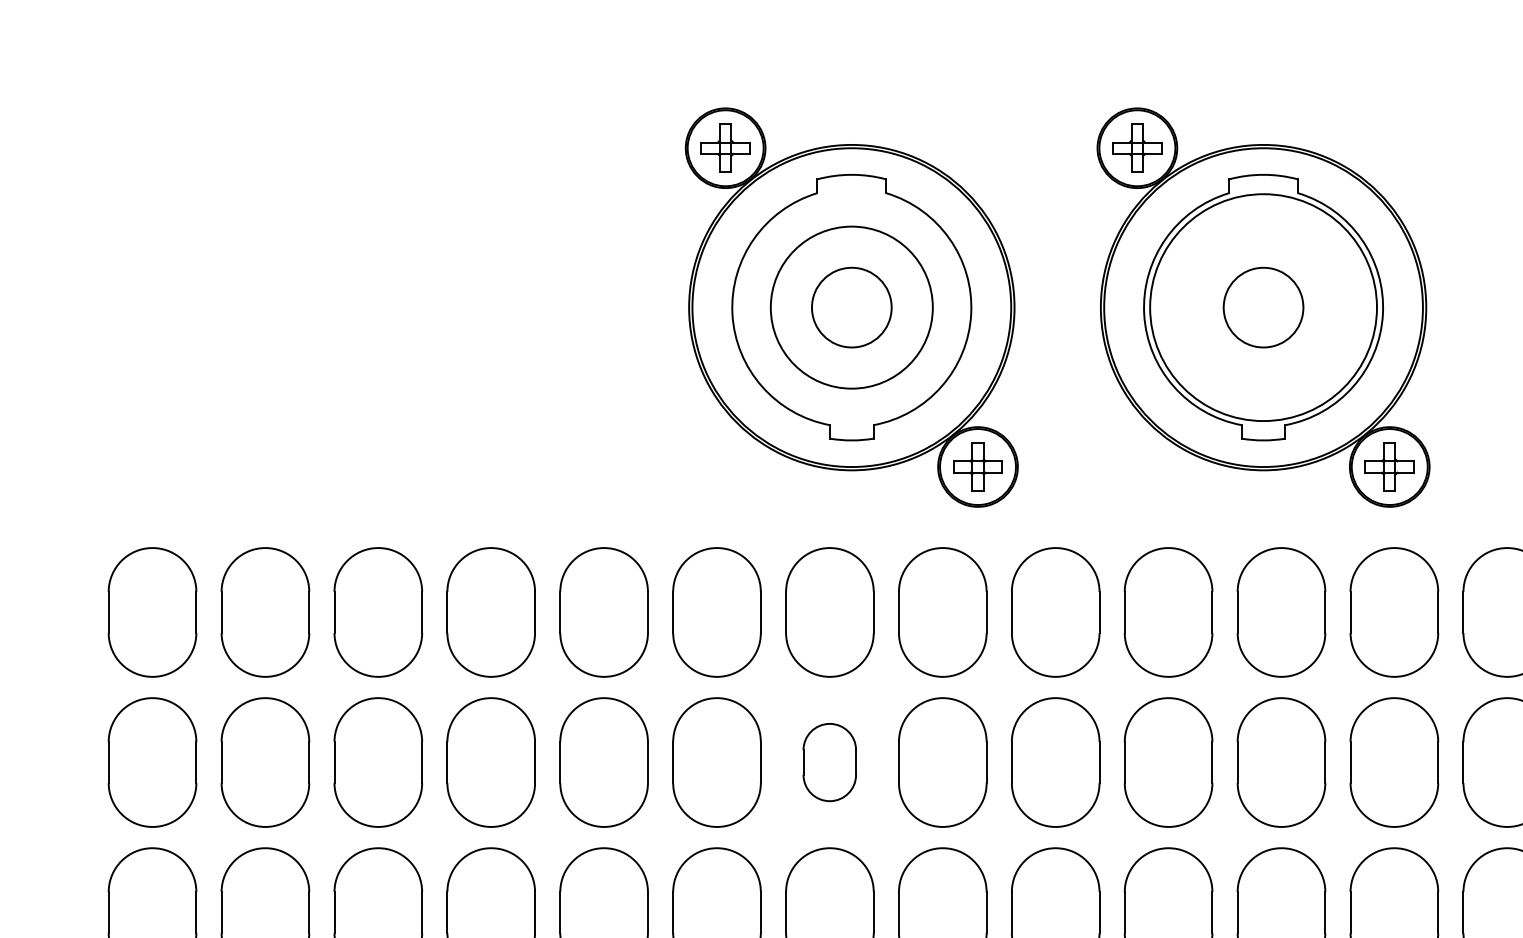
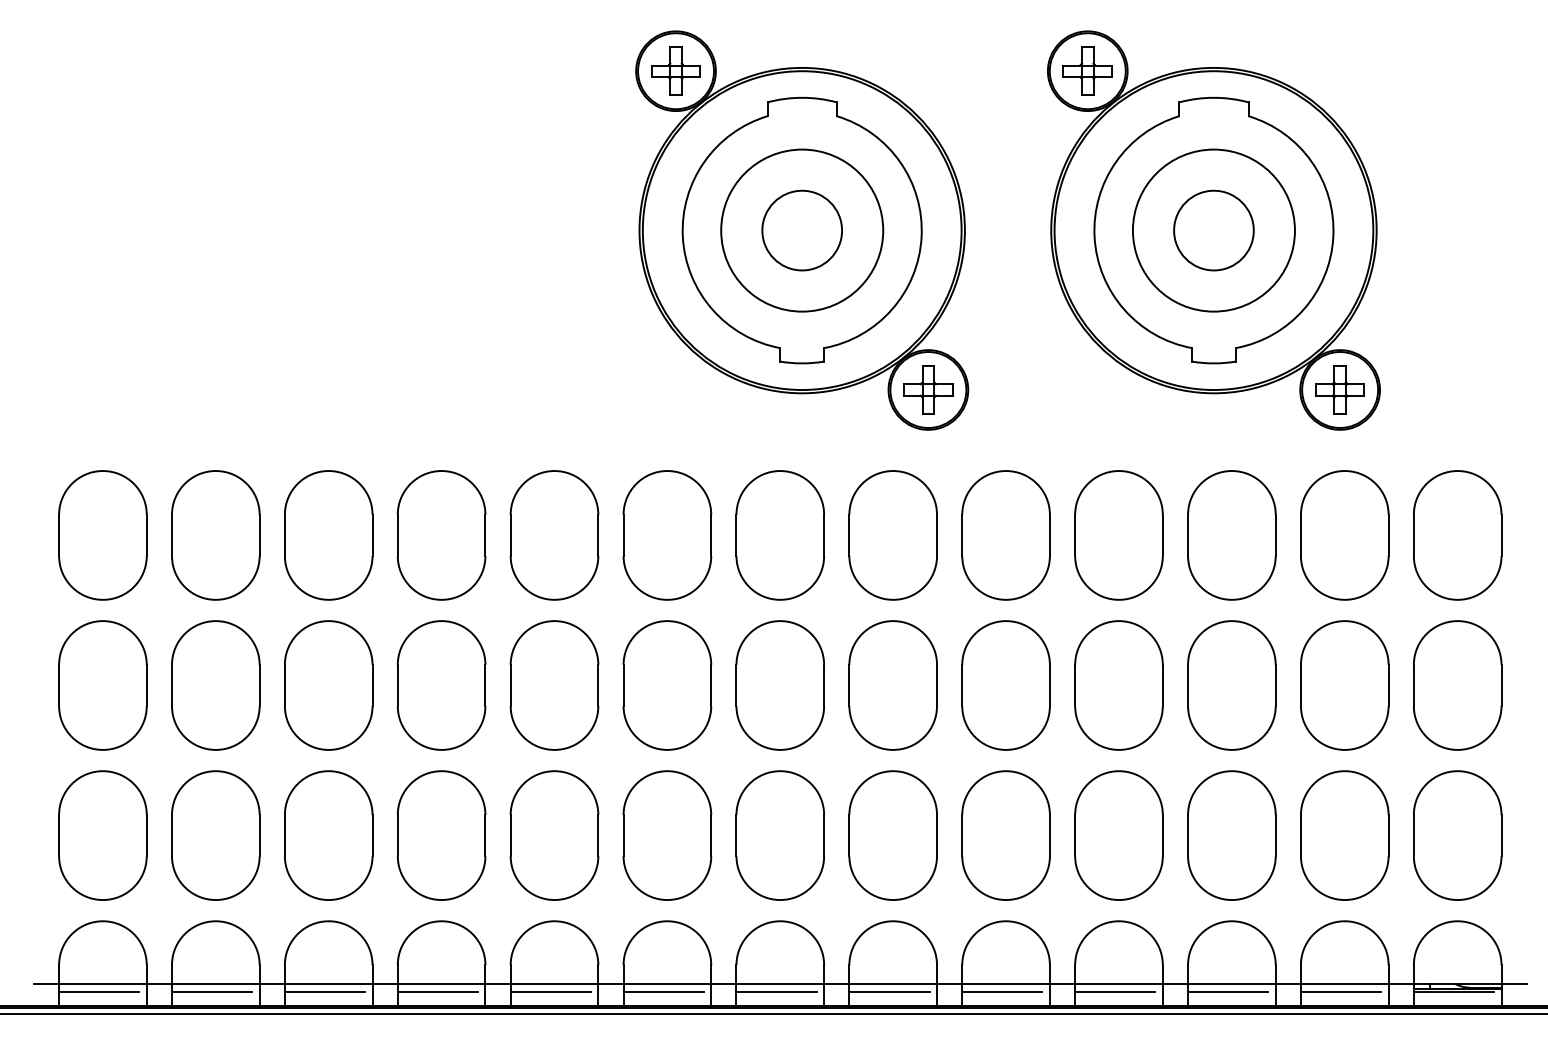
circle: (1263, 307) -> (1213, 230), size x0.71
part: (829, 762) -> (779, 685), size x1.67

